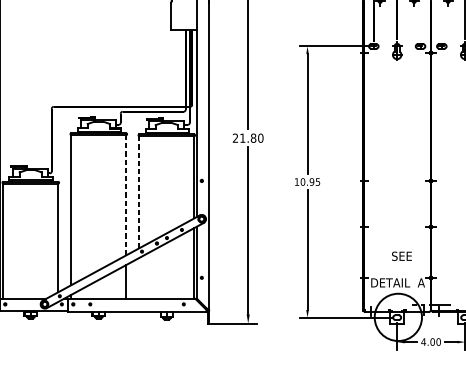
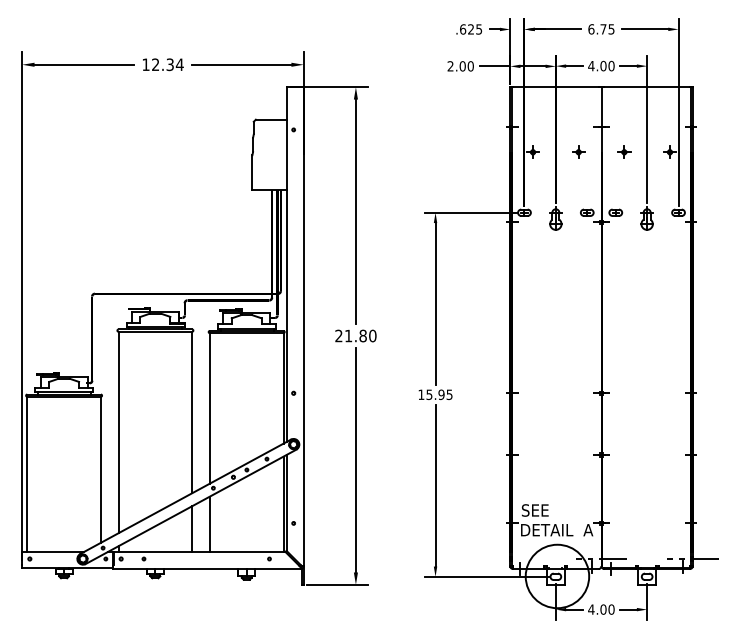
text: (303, 181) -> (429, 394), 10.95 -> 15.95
line: (139, 192) -> (209, 408), dashed -> solid
line: (126, 195) -> (192, 412), dashed -> solid
text: (401, 256) -> (534, 510), moved
line: (139, 277) -> (209, 523), added

